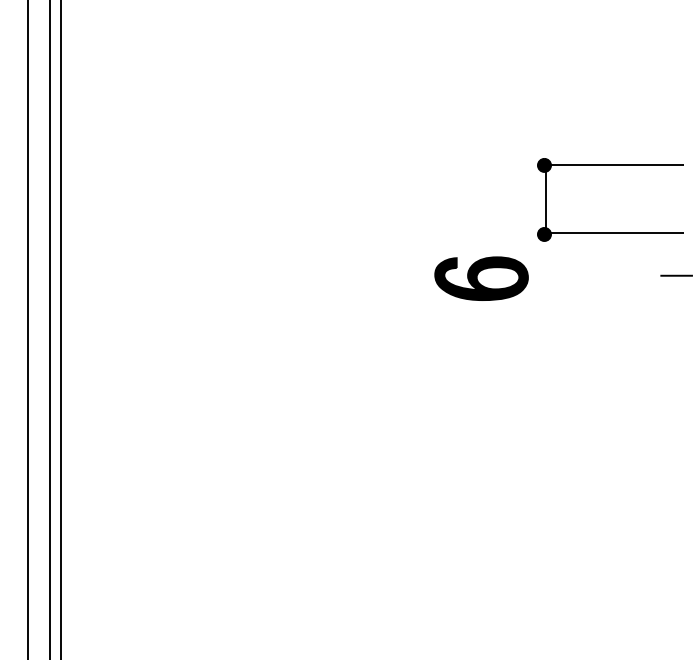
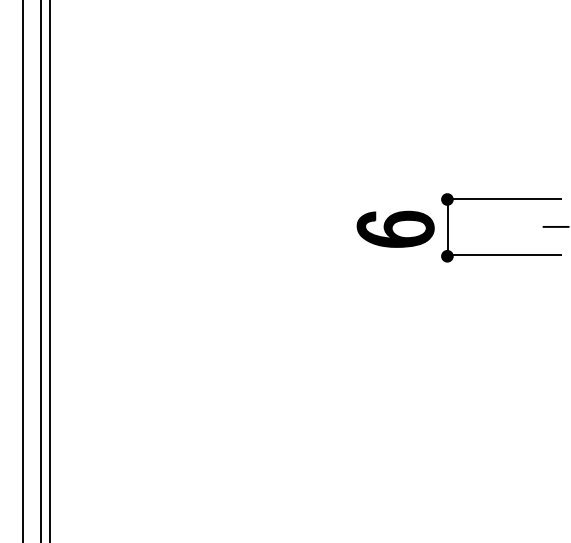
part: (610, 232) -> (501, 254), moved

